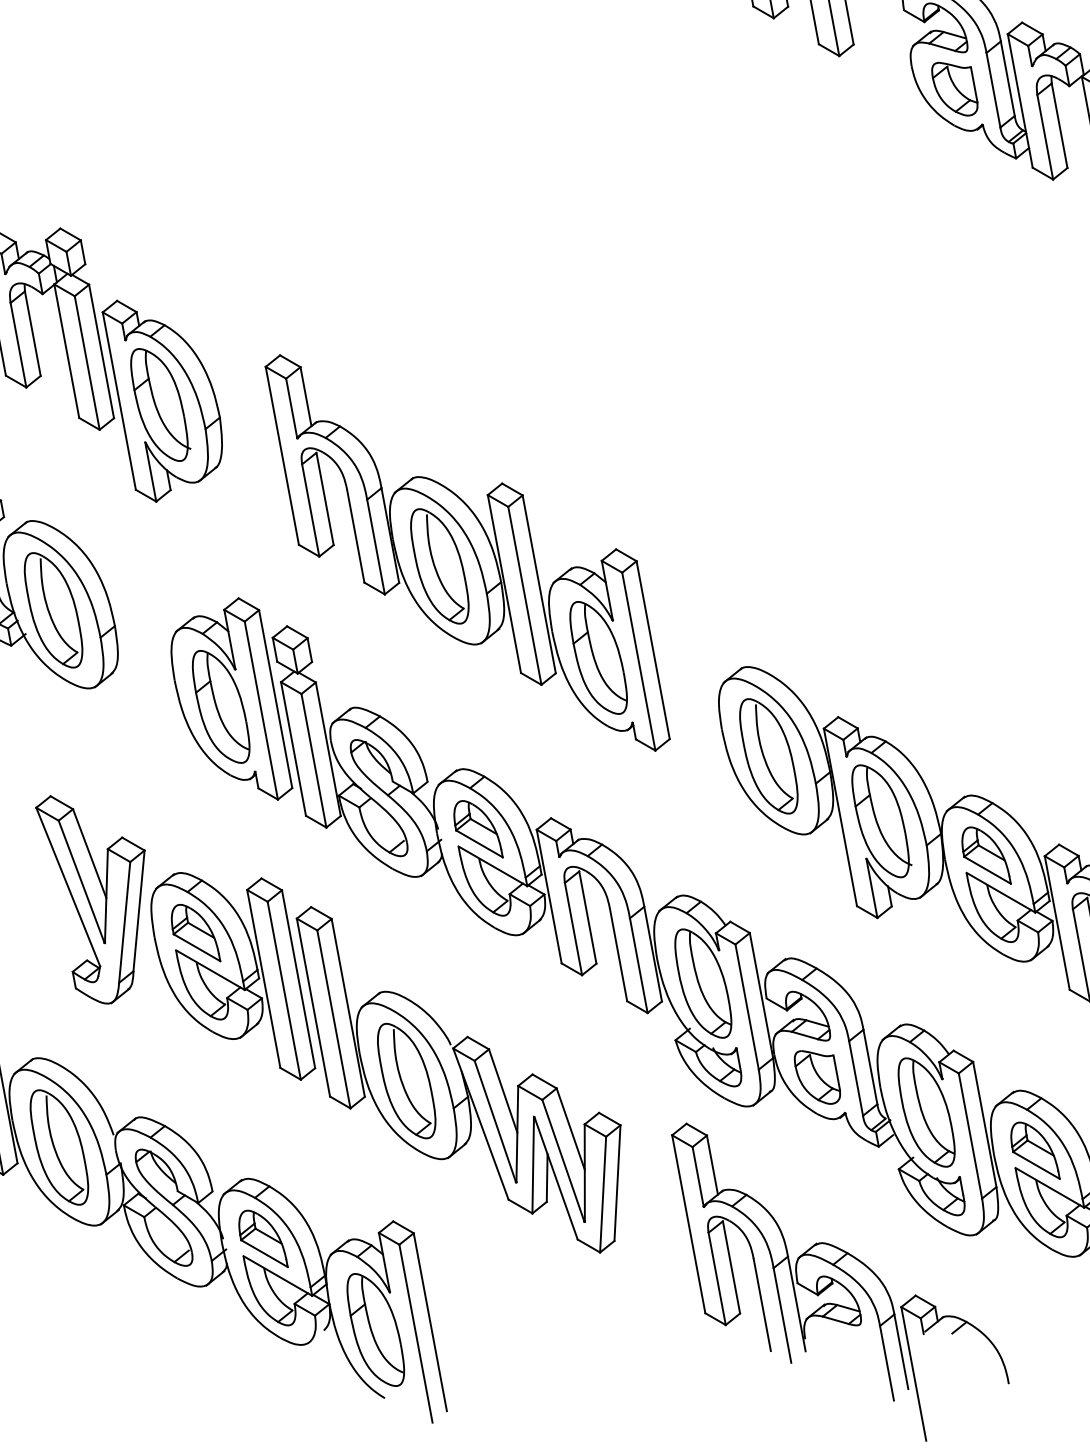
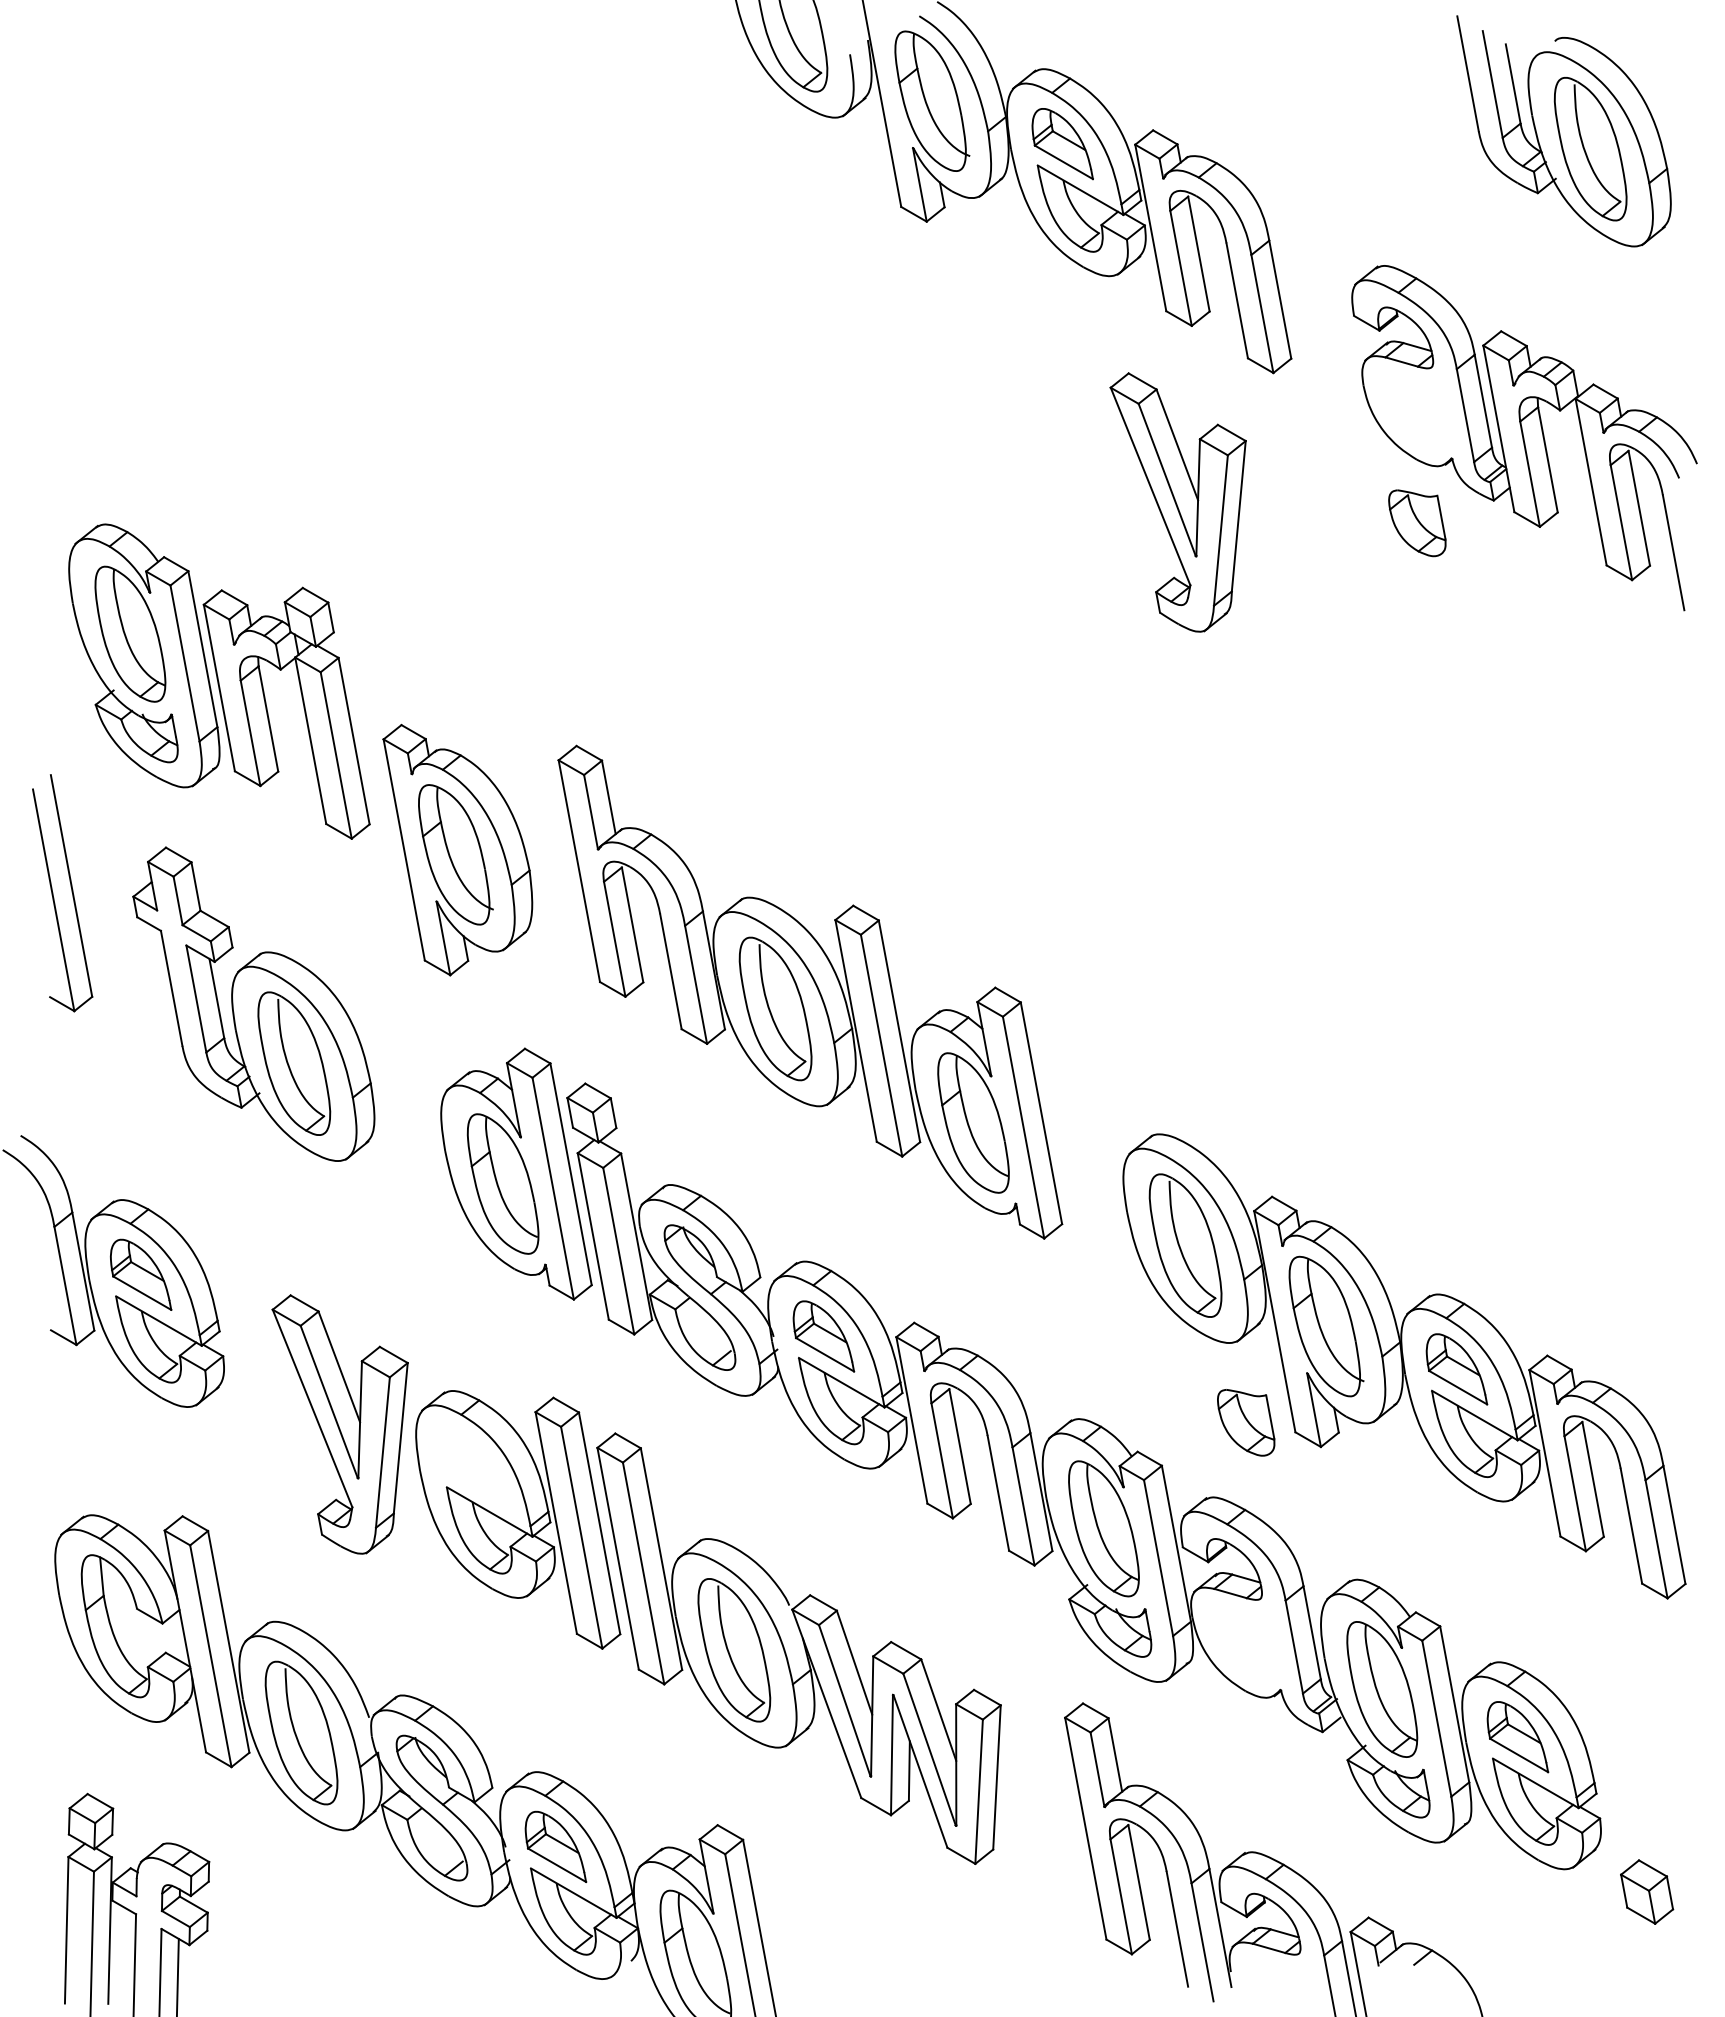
part: (954, 89) -> (1417, 523), moved
part: (762, 159) -> (1177, 502), added
part: (162, 400) -> (457, 849), moved
part: (195, 932) -> (471, 1465), removed
part: (817, 1077) -> (1246, 1422), moved

